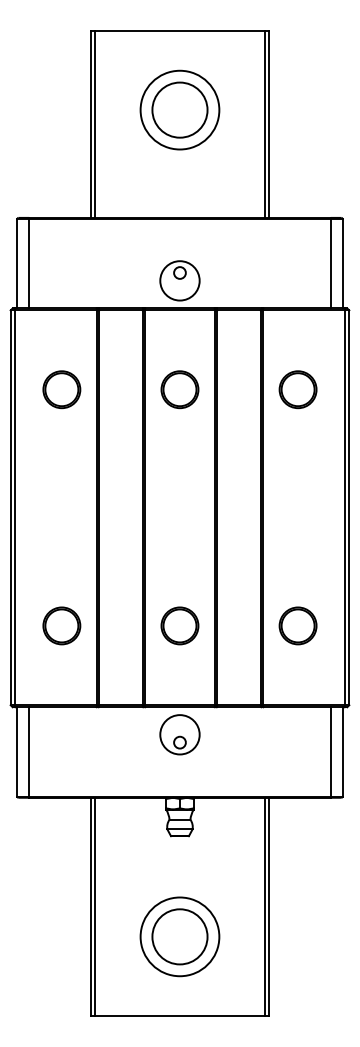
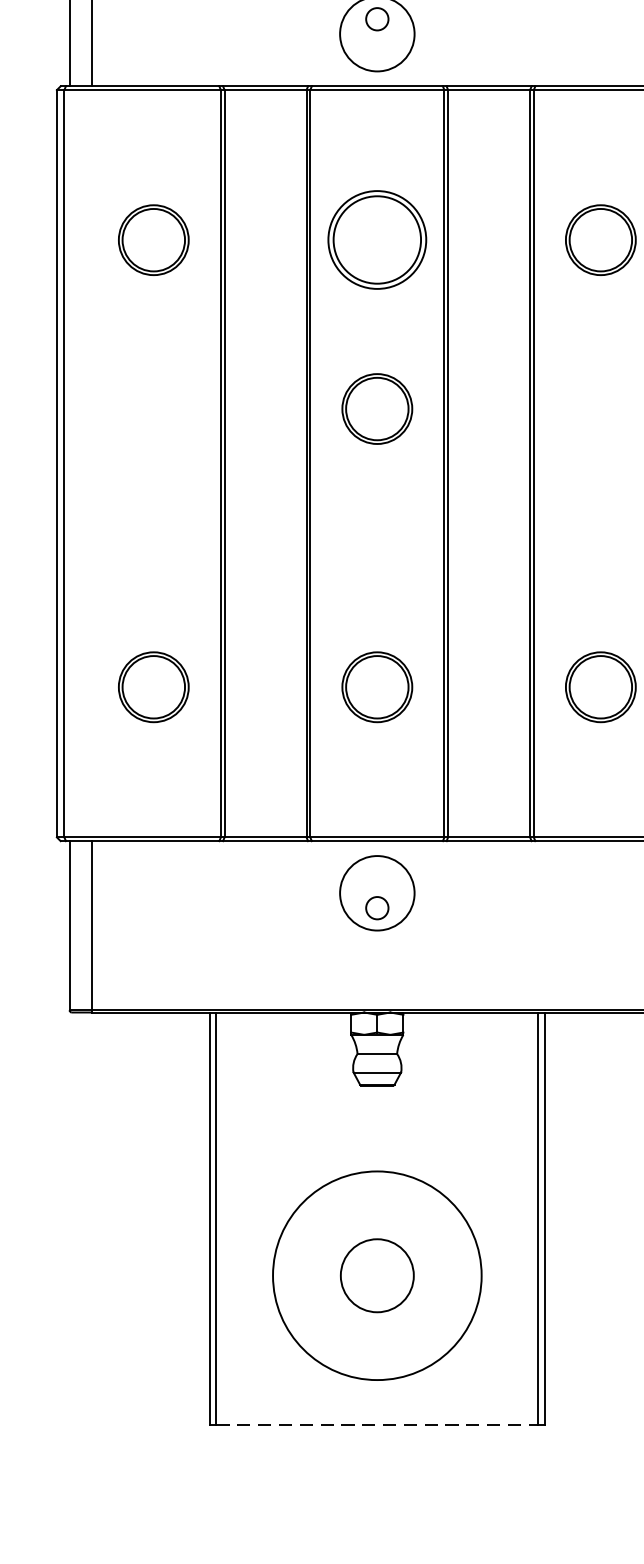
part: (179, 389) -> (376, 239), size x1.4
part: (179, 478) -> (376, 408), added
circle: (179, 936) -> (376, 1275), size x0.7
circle: (179, 936) -> (376, 1275), size x1.4
line: (180, 1015) -> (378, 1424), solid -> dashed

